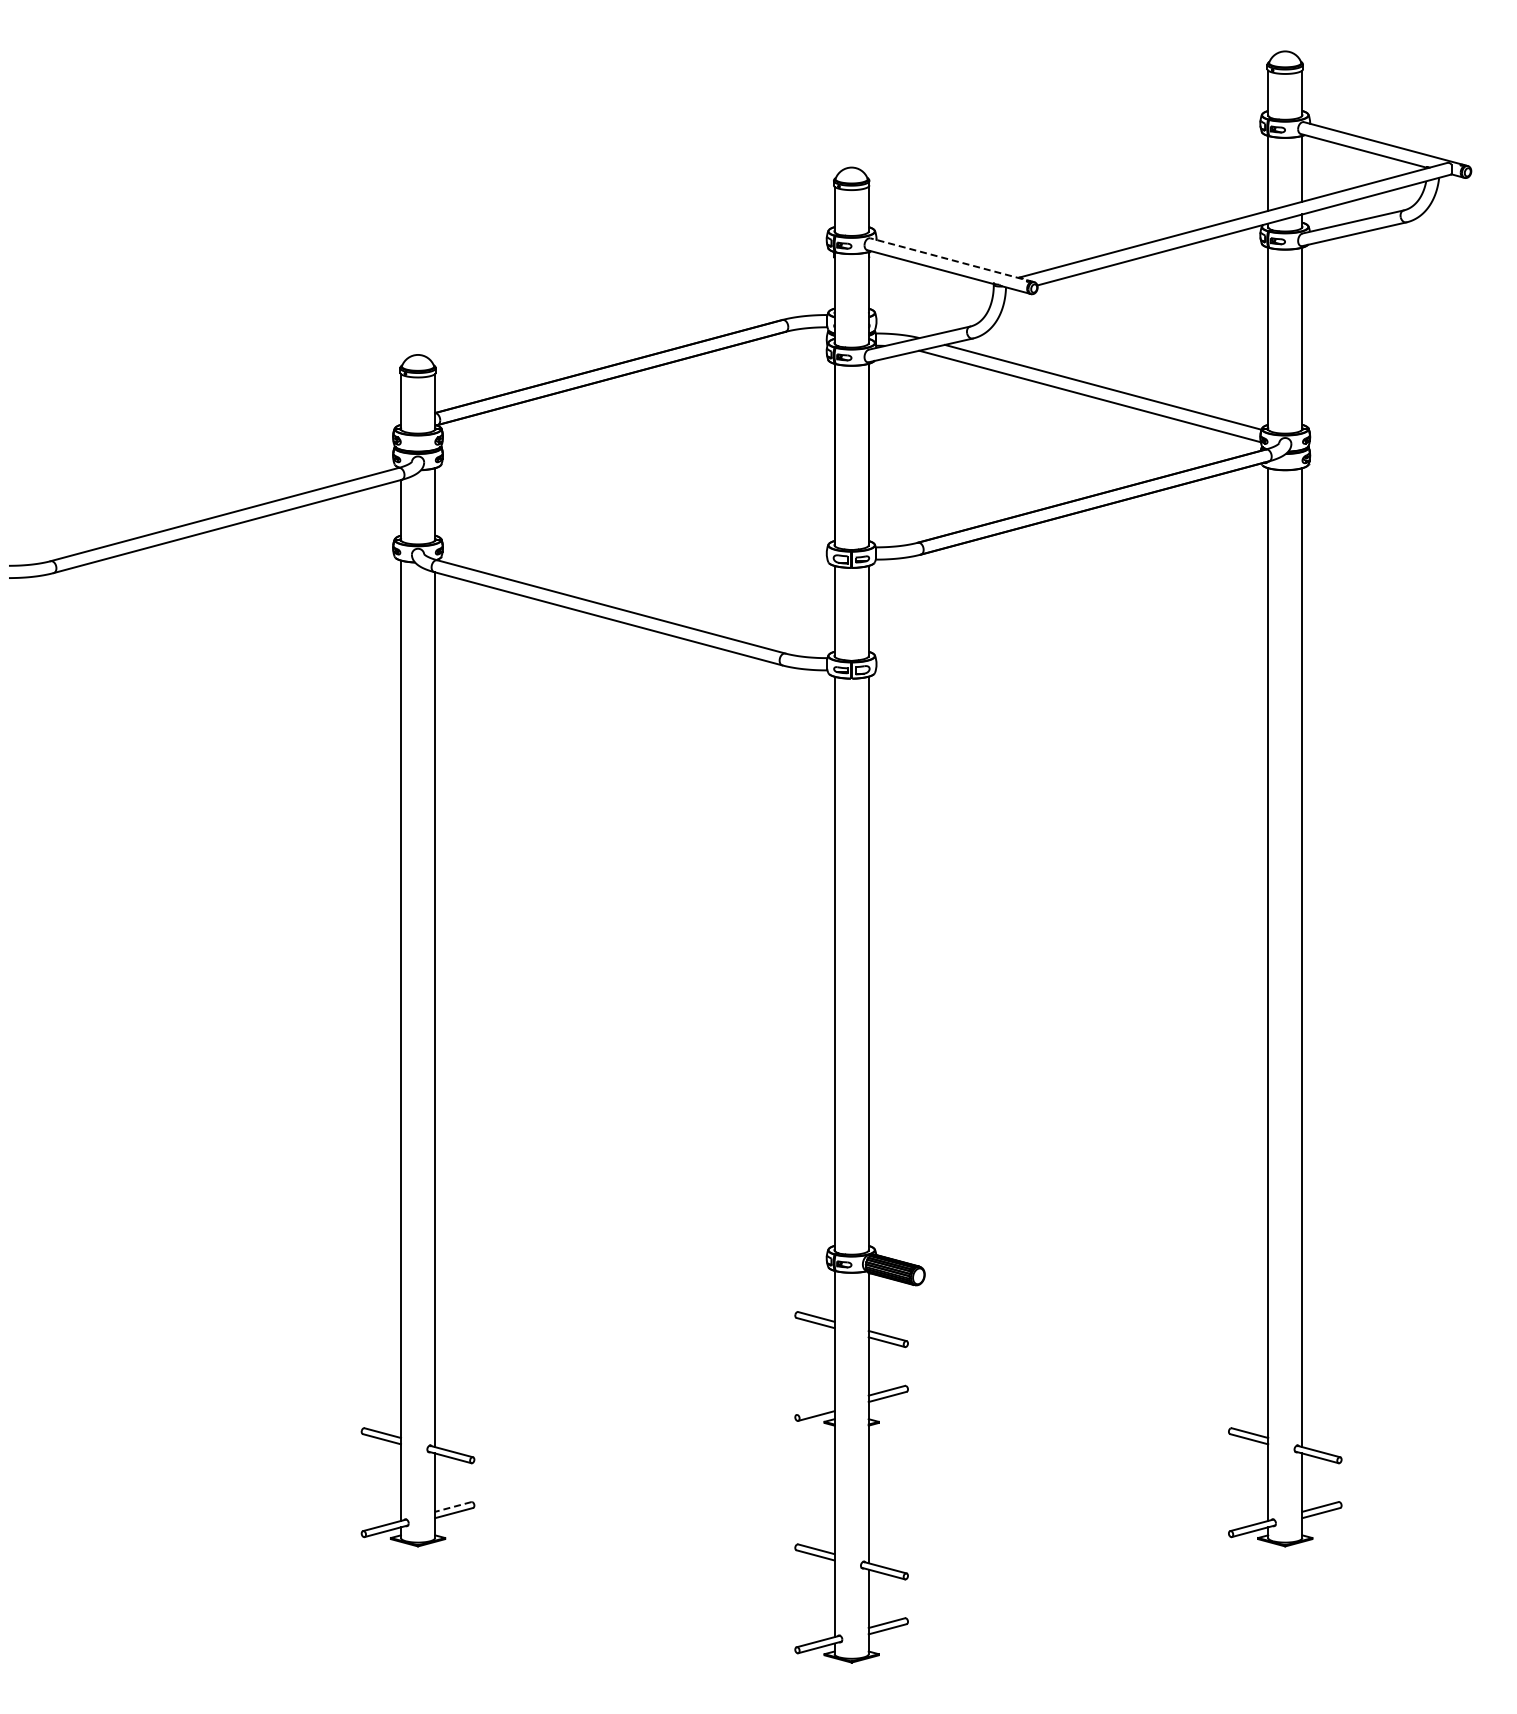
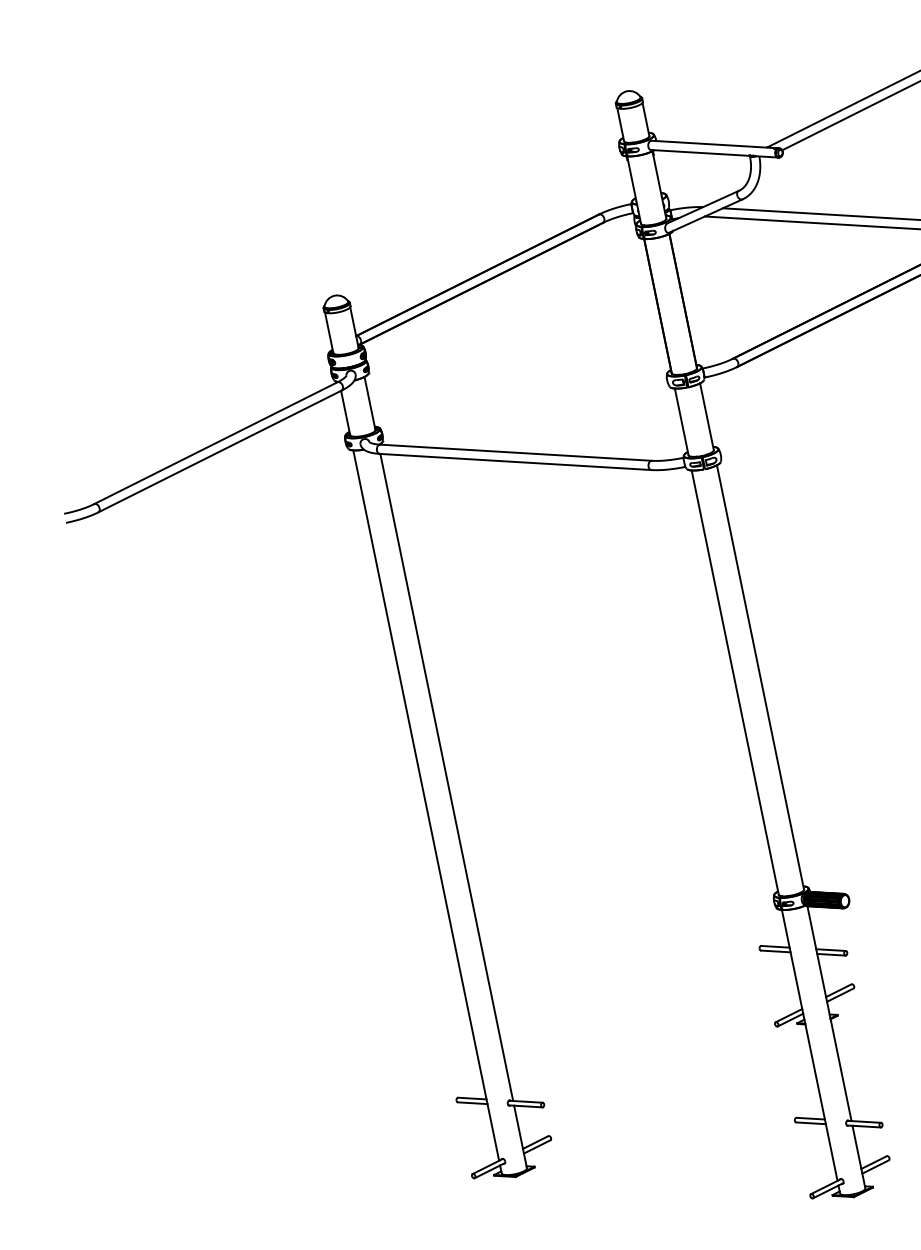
line: (951, 259) -> (714, 144), dashed -> solid
line: (815, 1409) -> (788, 1015), added
line: (453, 1506) -> (535, 1142), dashed -> solid

